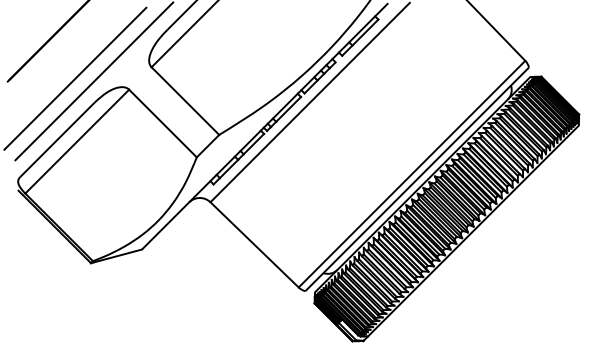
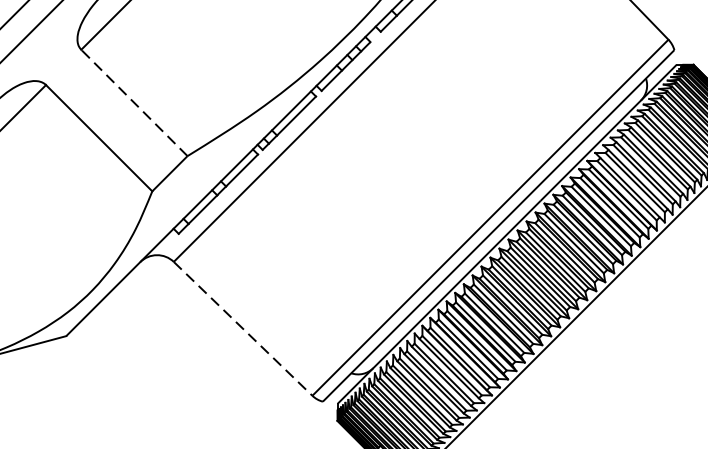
line: (185, 101) -> (134, 103), solid -> dashed
line: (254, 245) -> (242, 329), solid -> dashed

